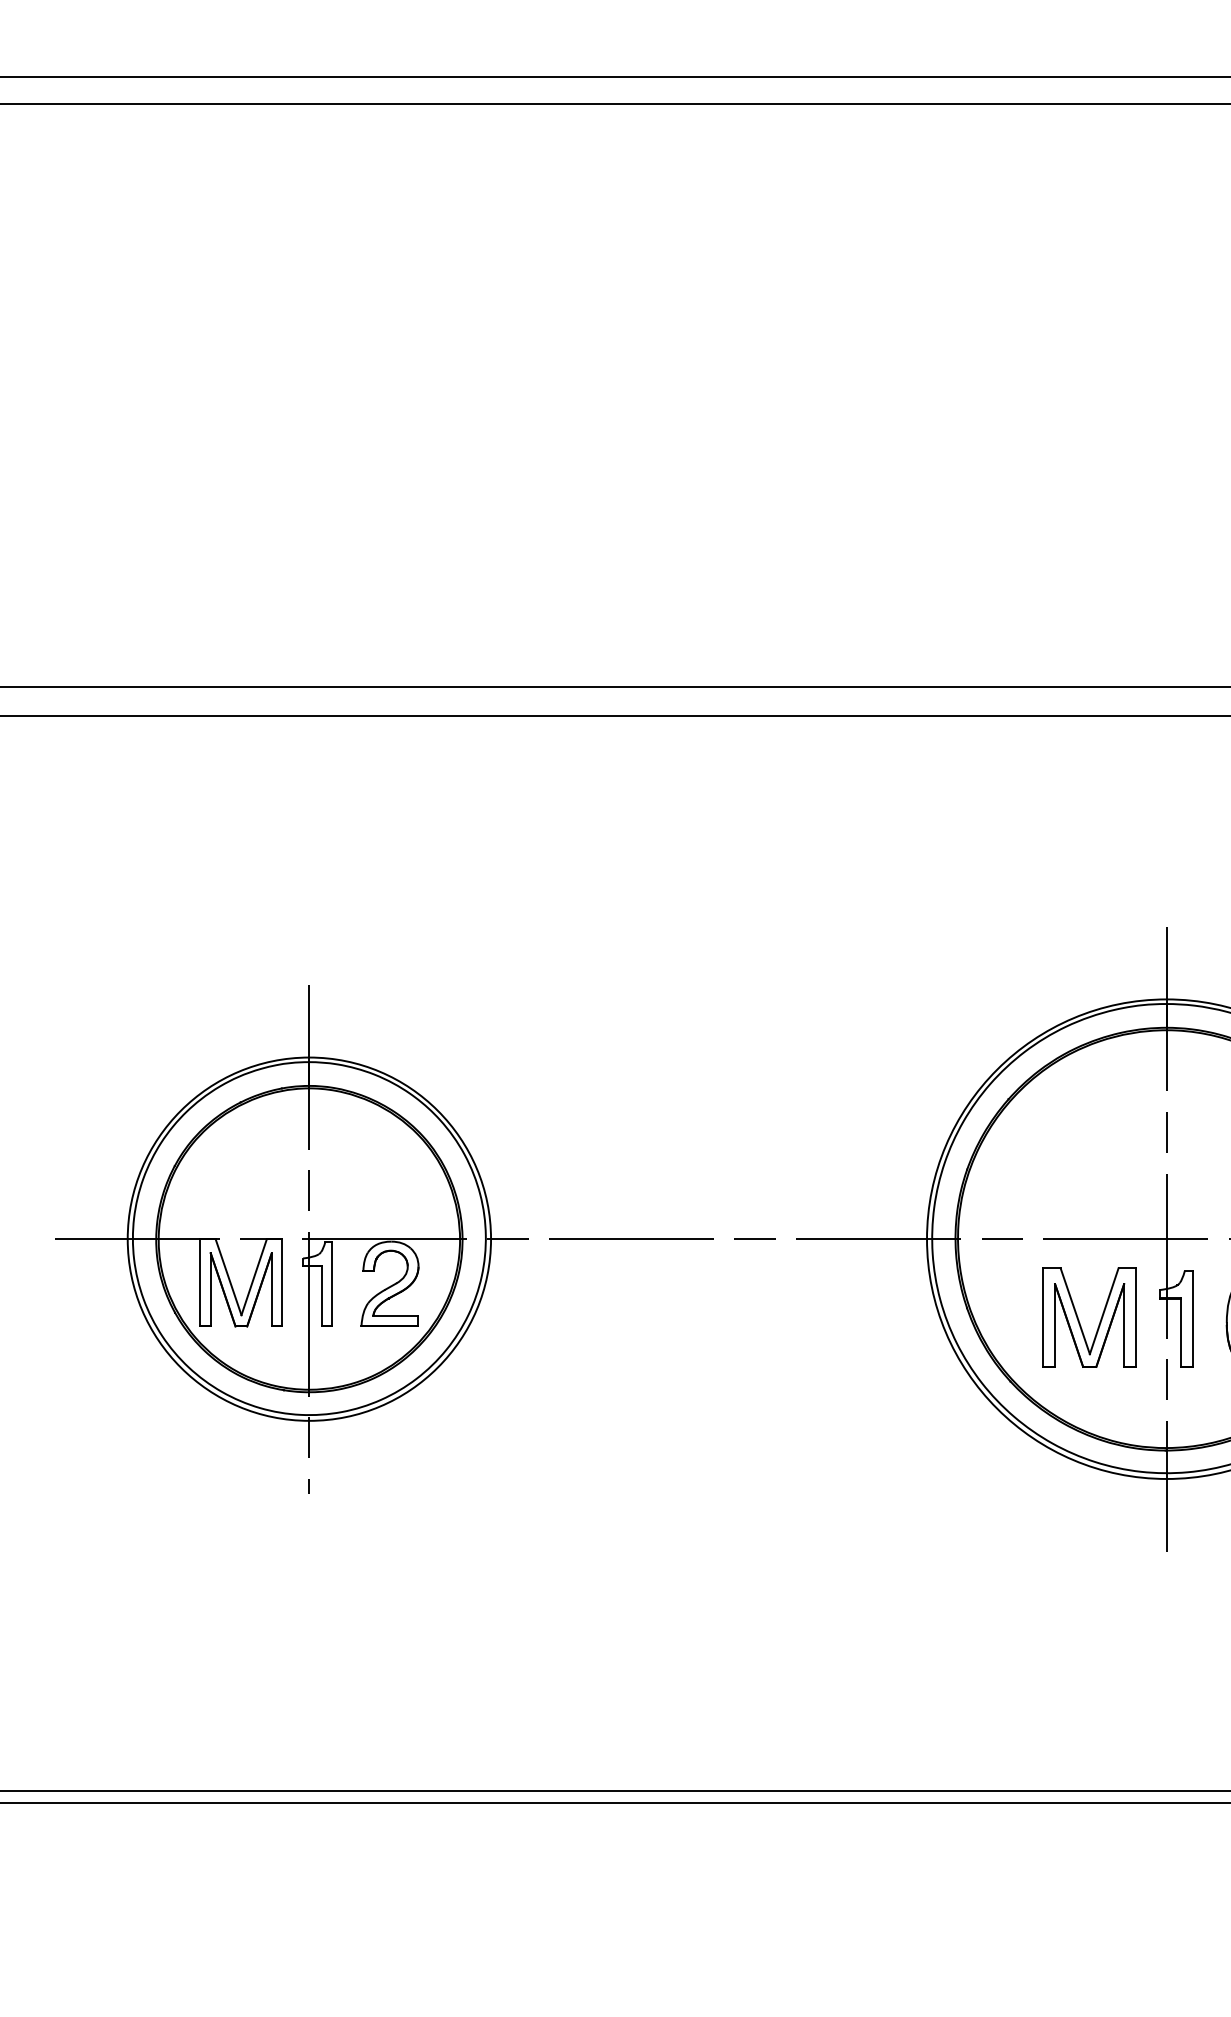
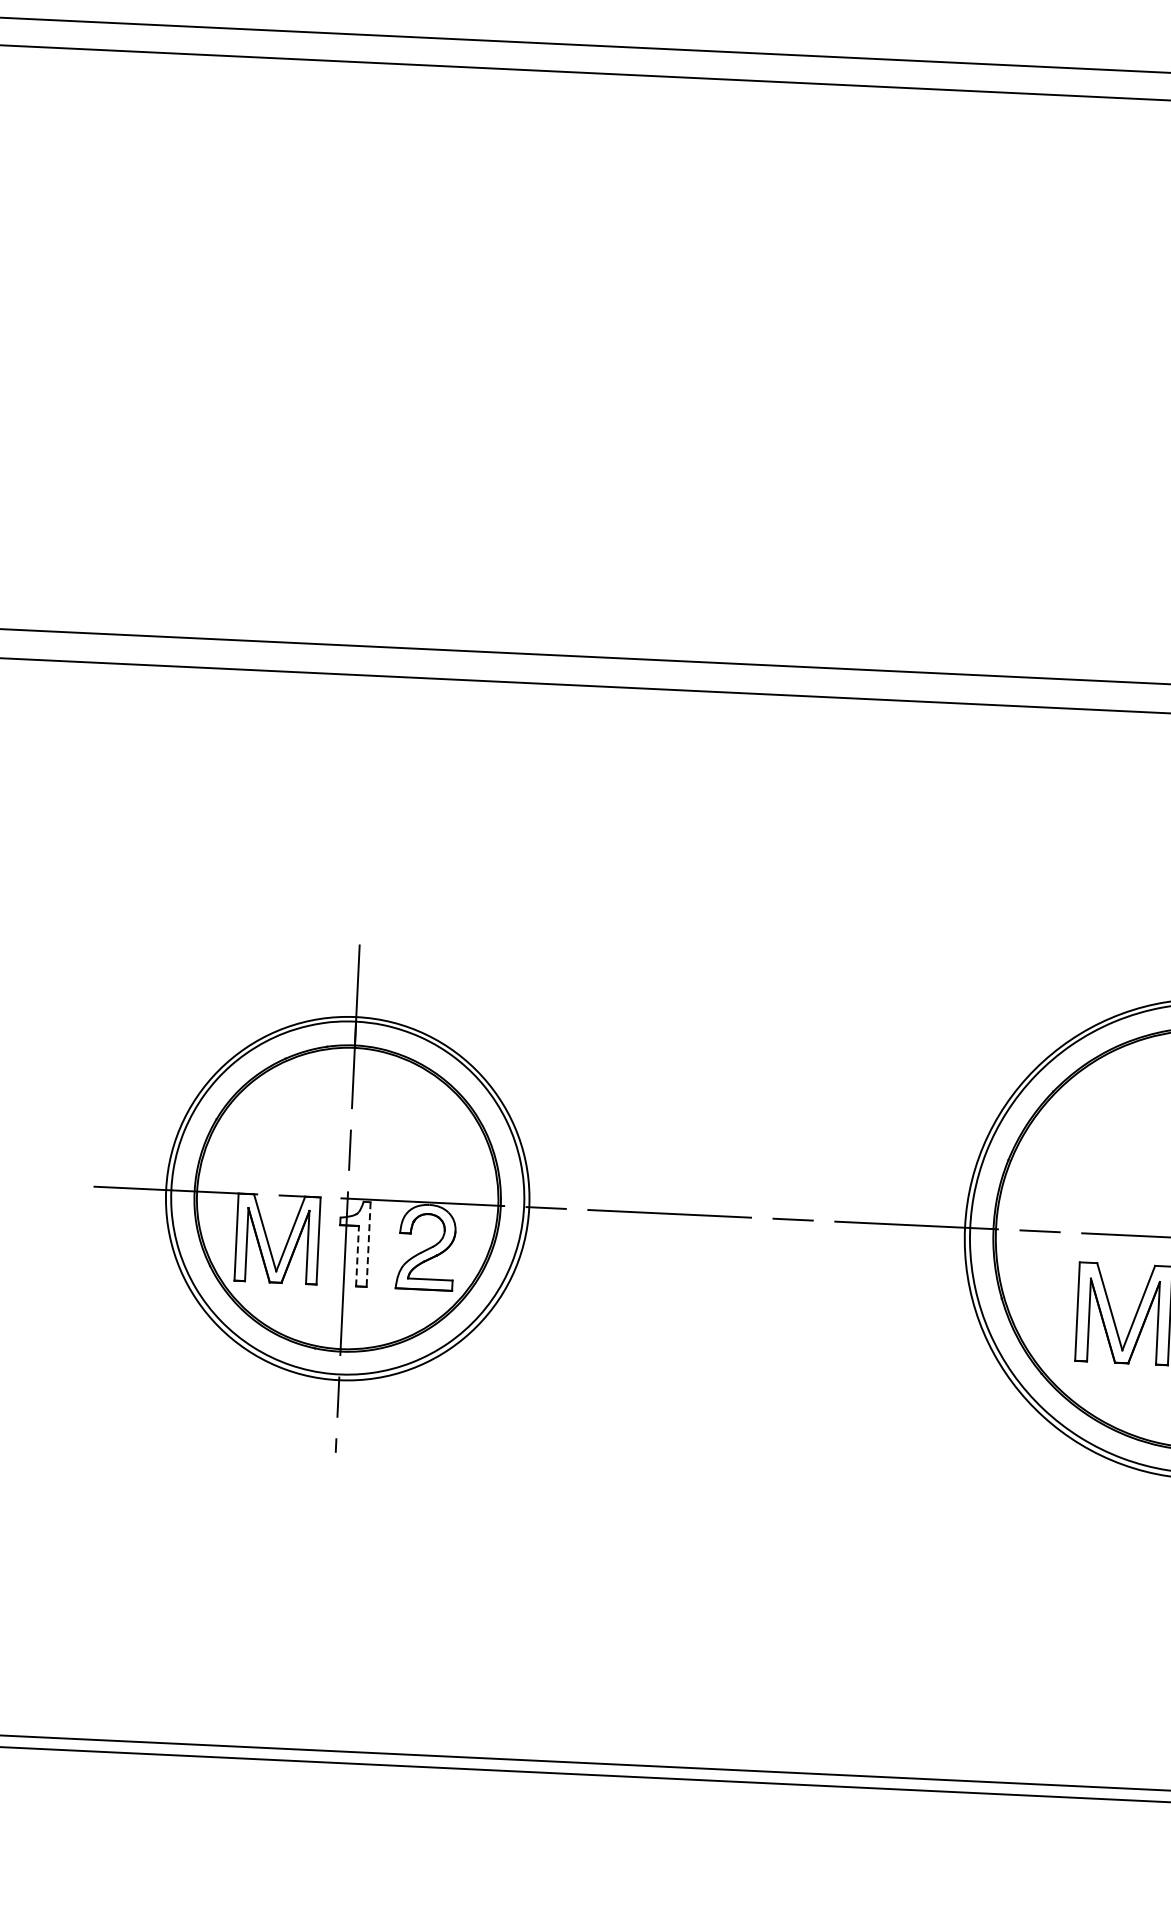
line: (332, 1284) -> (368, 1245), solid -> dashed
line: (321, 1295) -> (357, 1255), solid -> dashed

